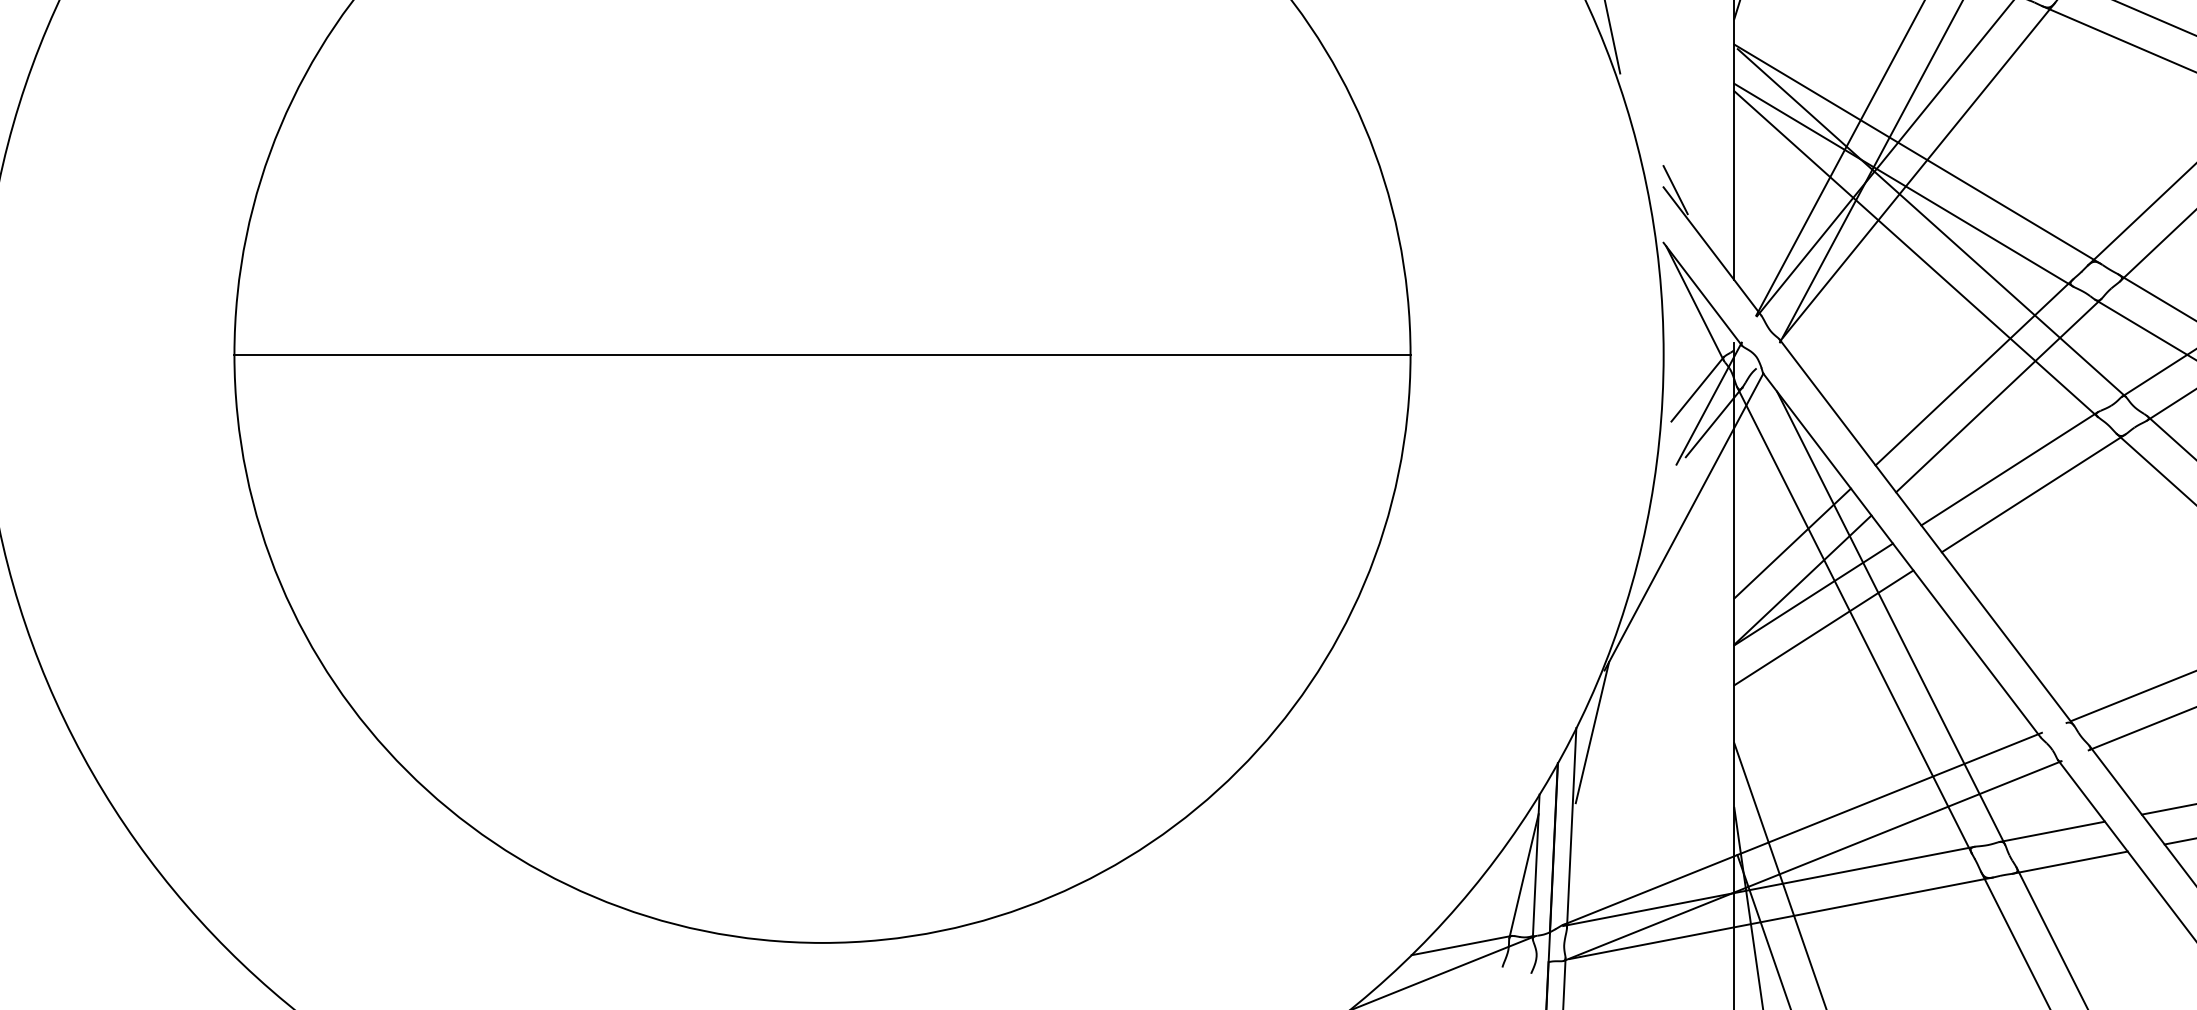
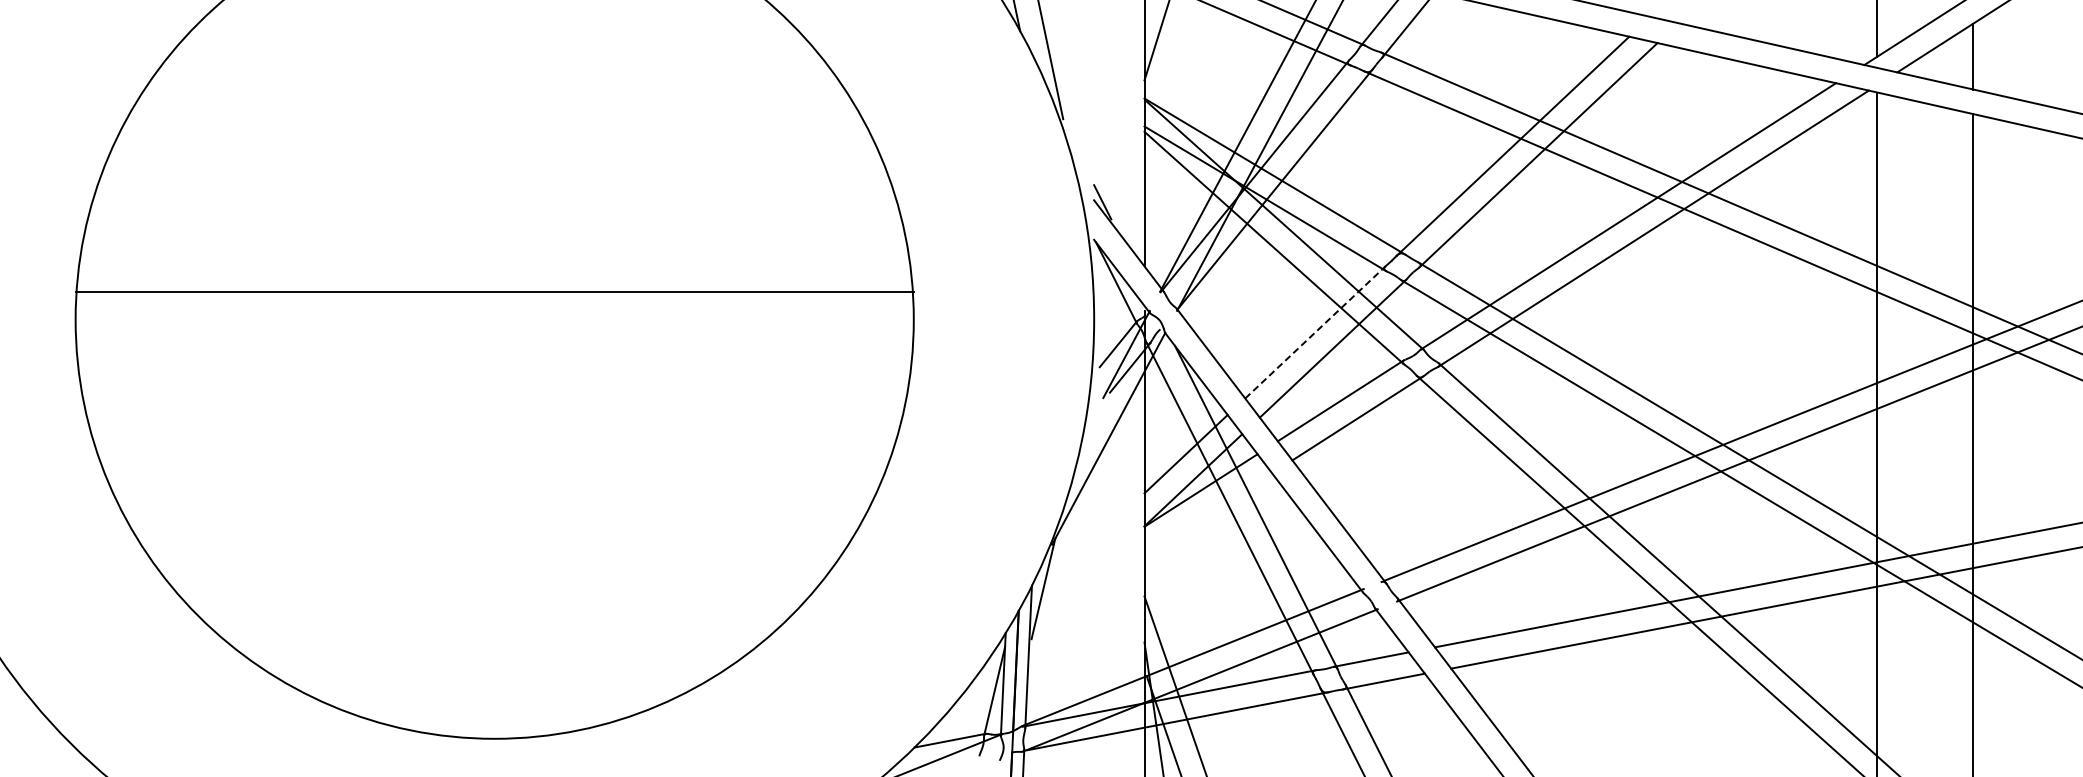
line: (822, 354) -> (494, 291), moved
line: (1974, 372) -> (1315, 332), solid -> dashed
line: (1824, 628) -> (1208, 514), removed

